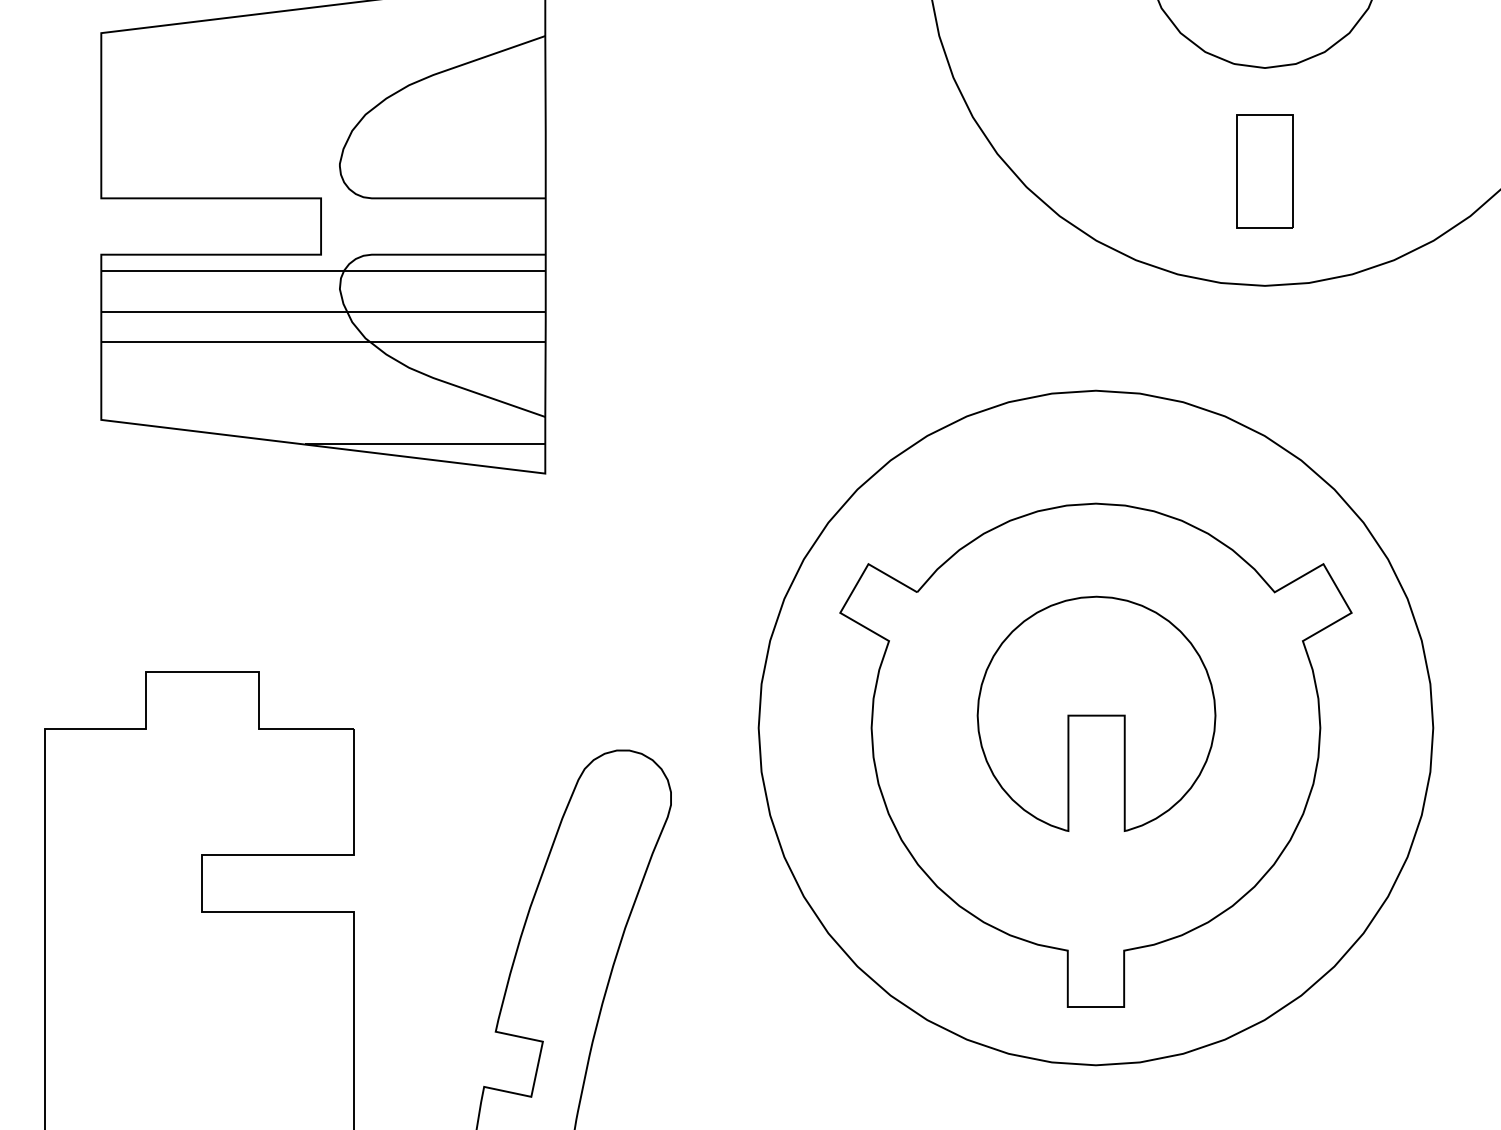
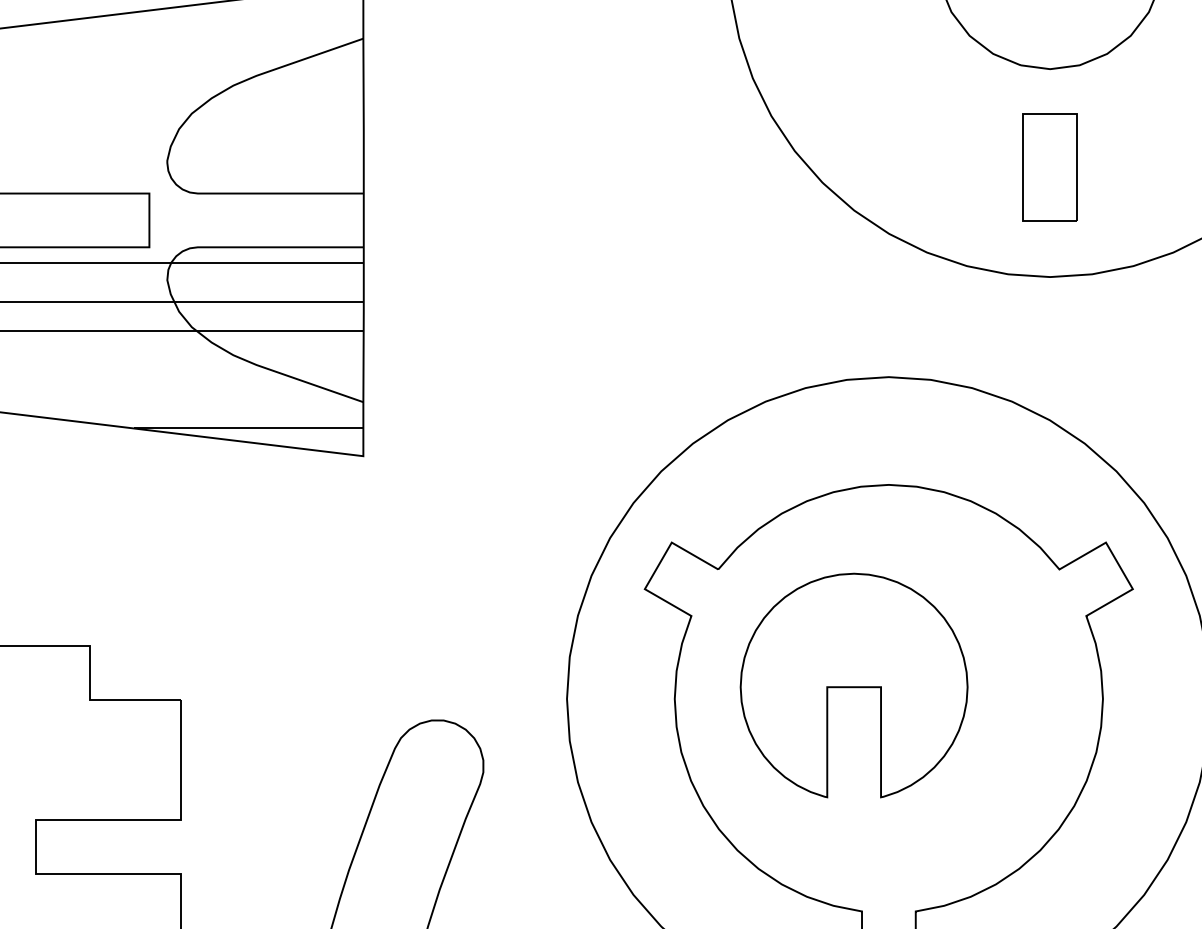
part: (1096, 713) -> (854, 685), moved

